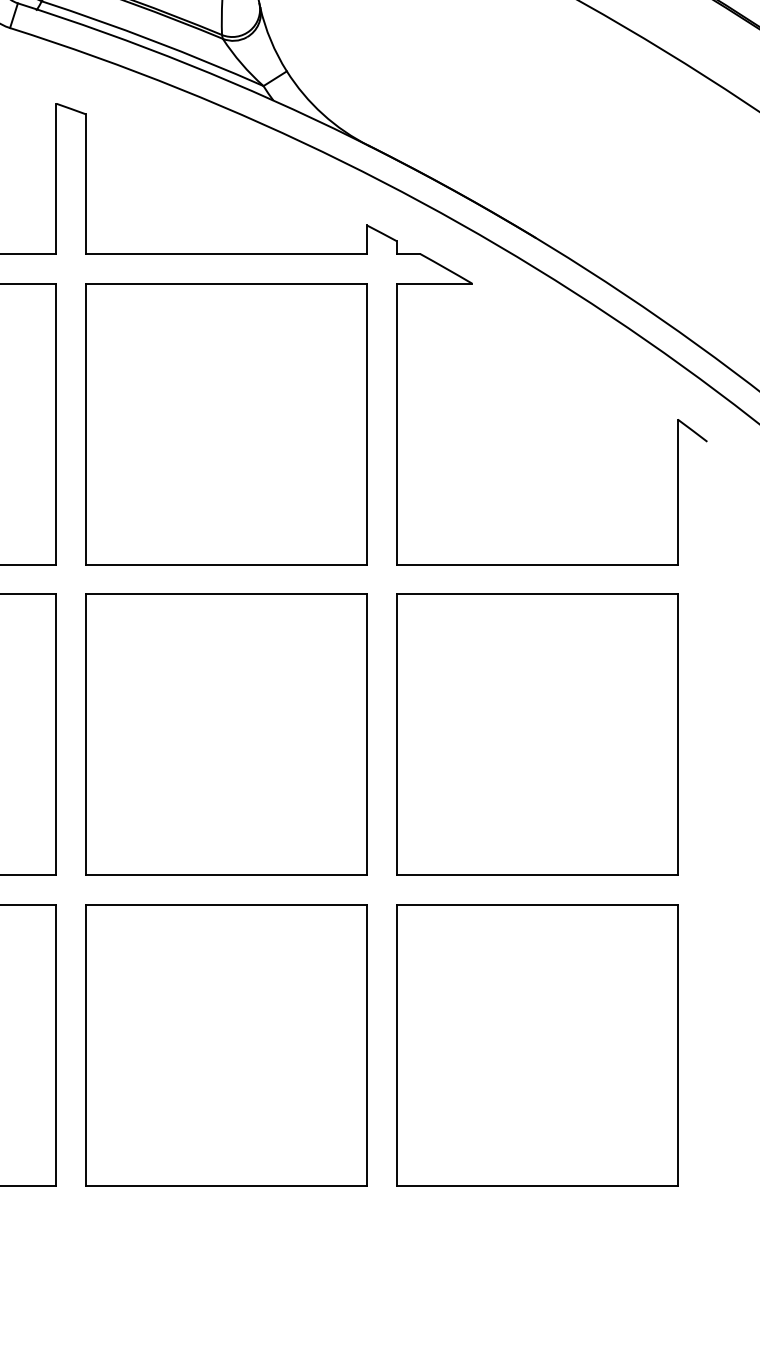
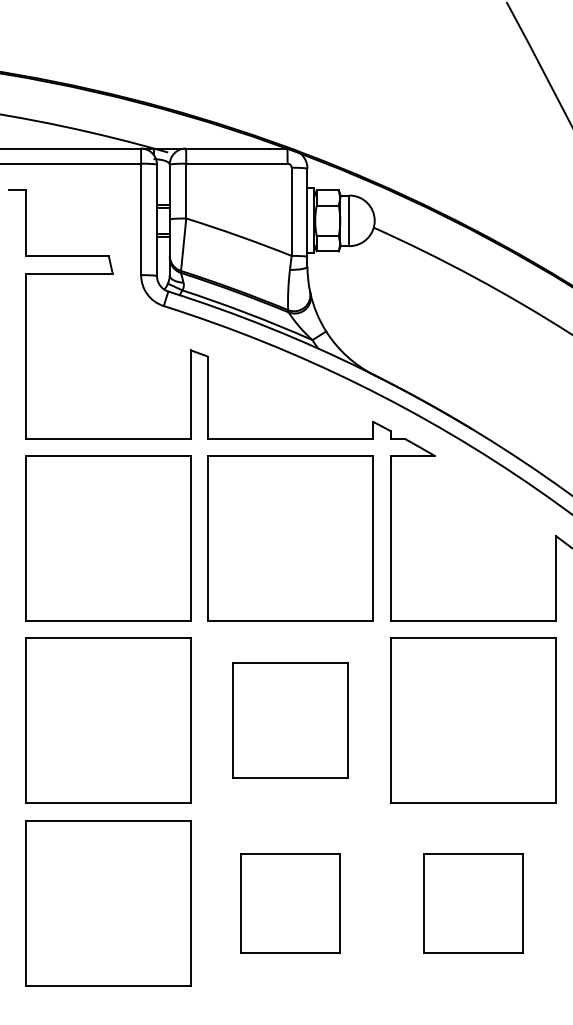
part: (226, 734) -> (290, 720), size x0.7
part: (226, 1046) -> (290, 903), size x0.6
part: (537, 1046) -> (473, 903), size x0.6

